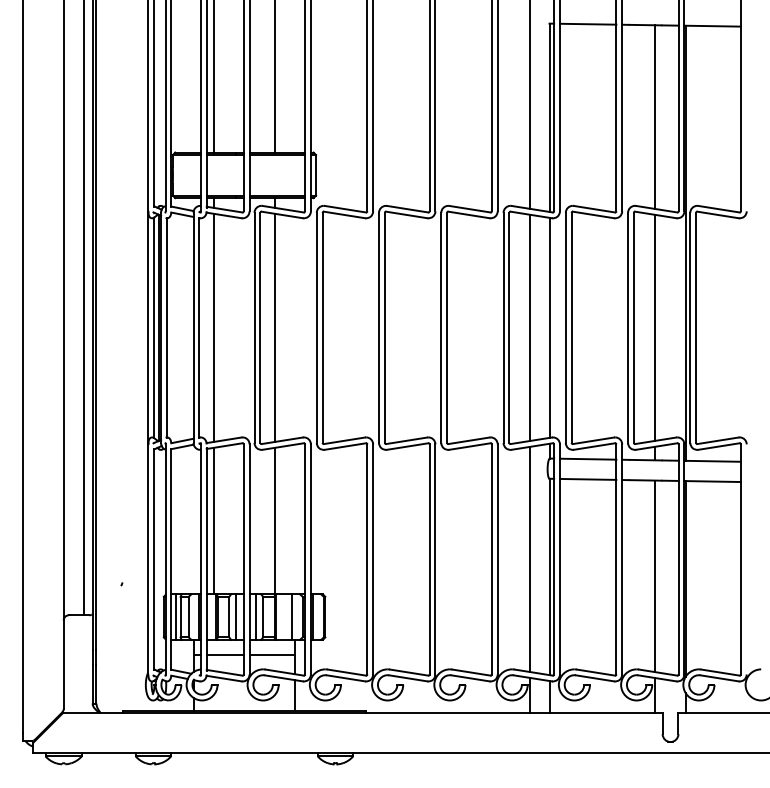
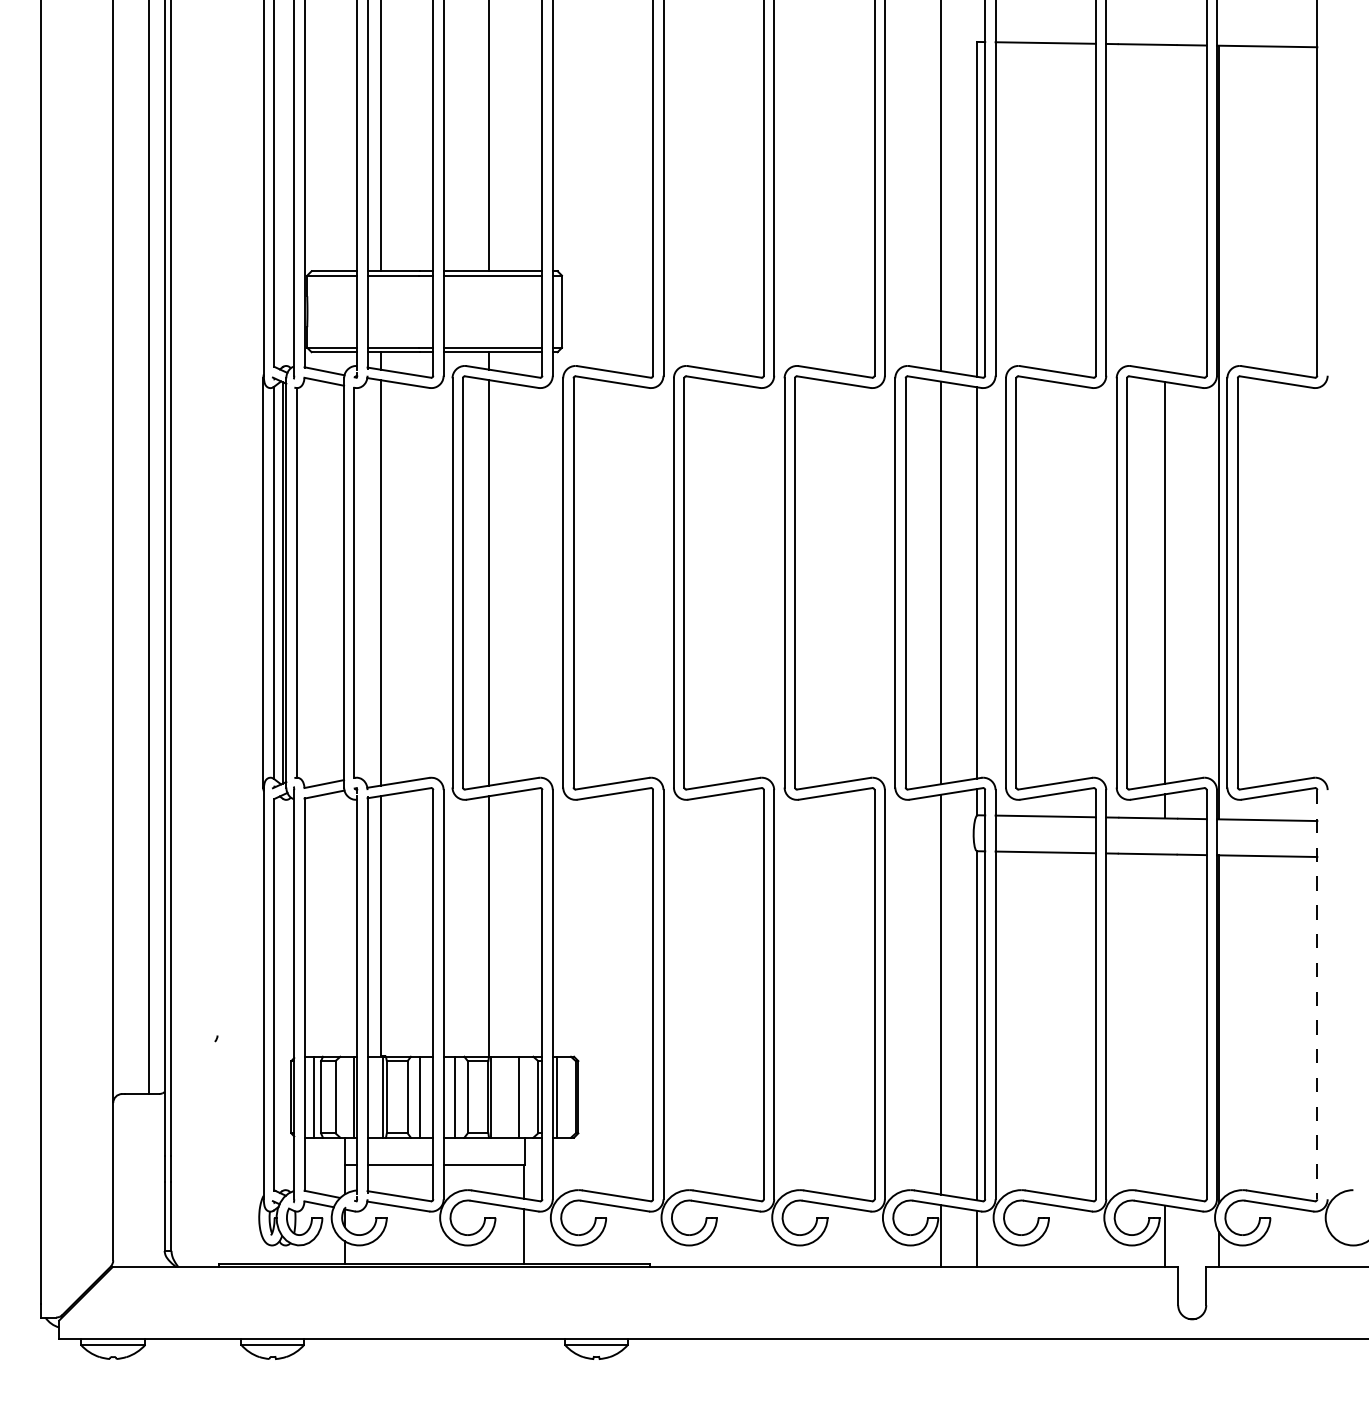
line: (655, 117) -> (1165, 208), removed
line: (740, 559) -> (1316, 994), solid -> dashed
line: (655, 576) -> (1165, 1025), removed

